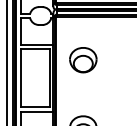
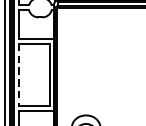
part: (83, 60) -> (86, 55), removed
line: (20, 78) -> (18, 74), solid -> dashed

